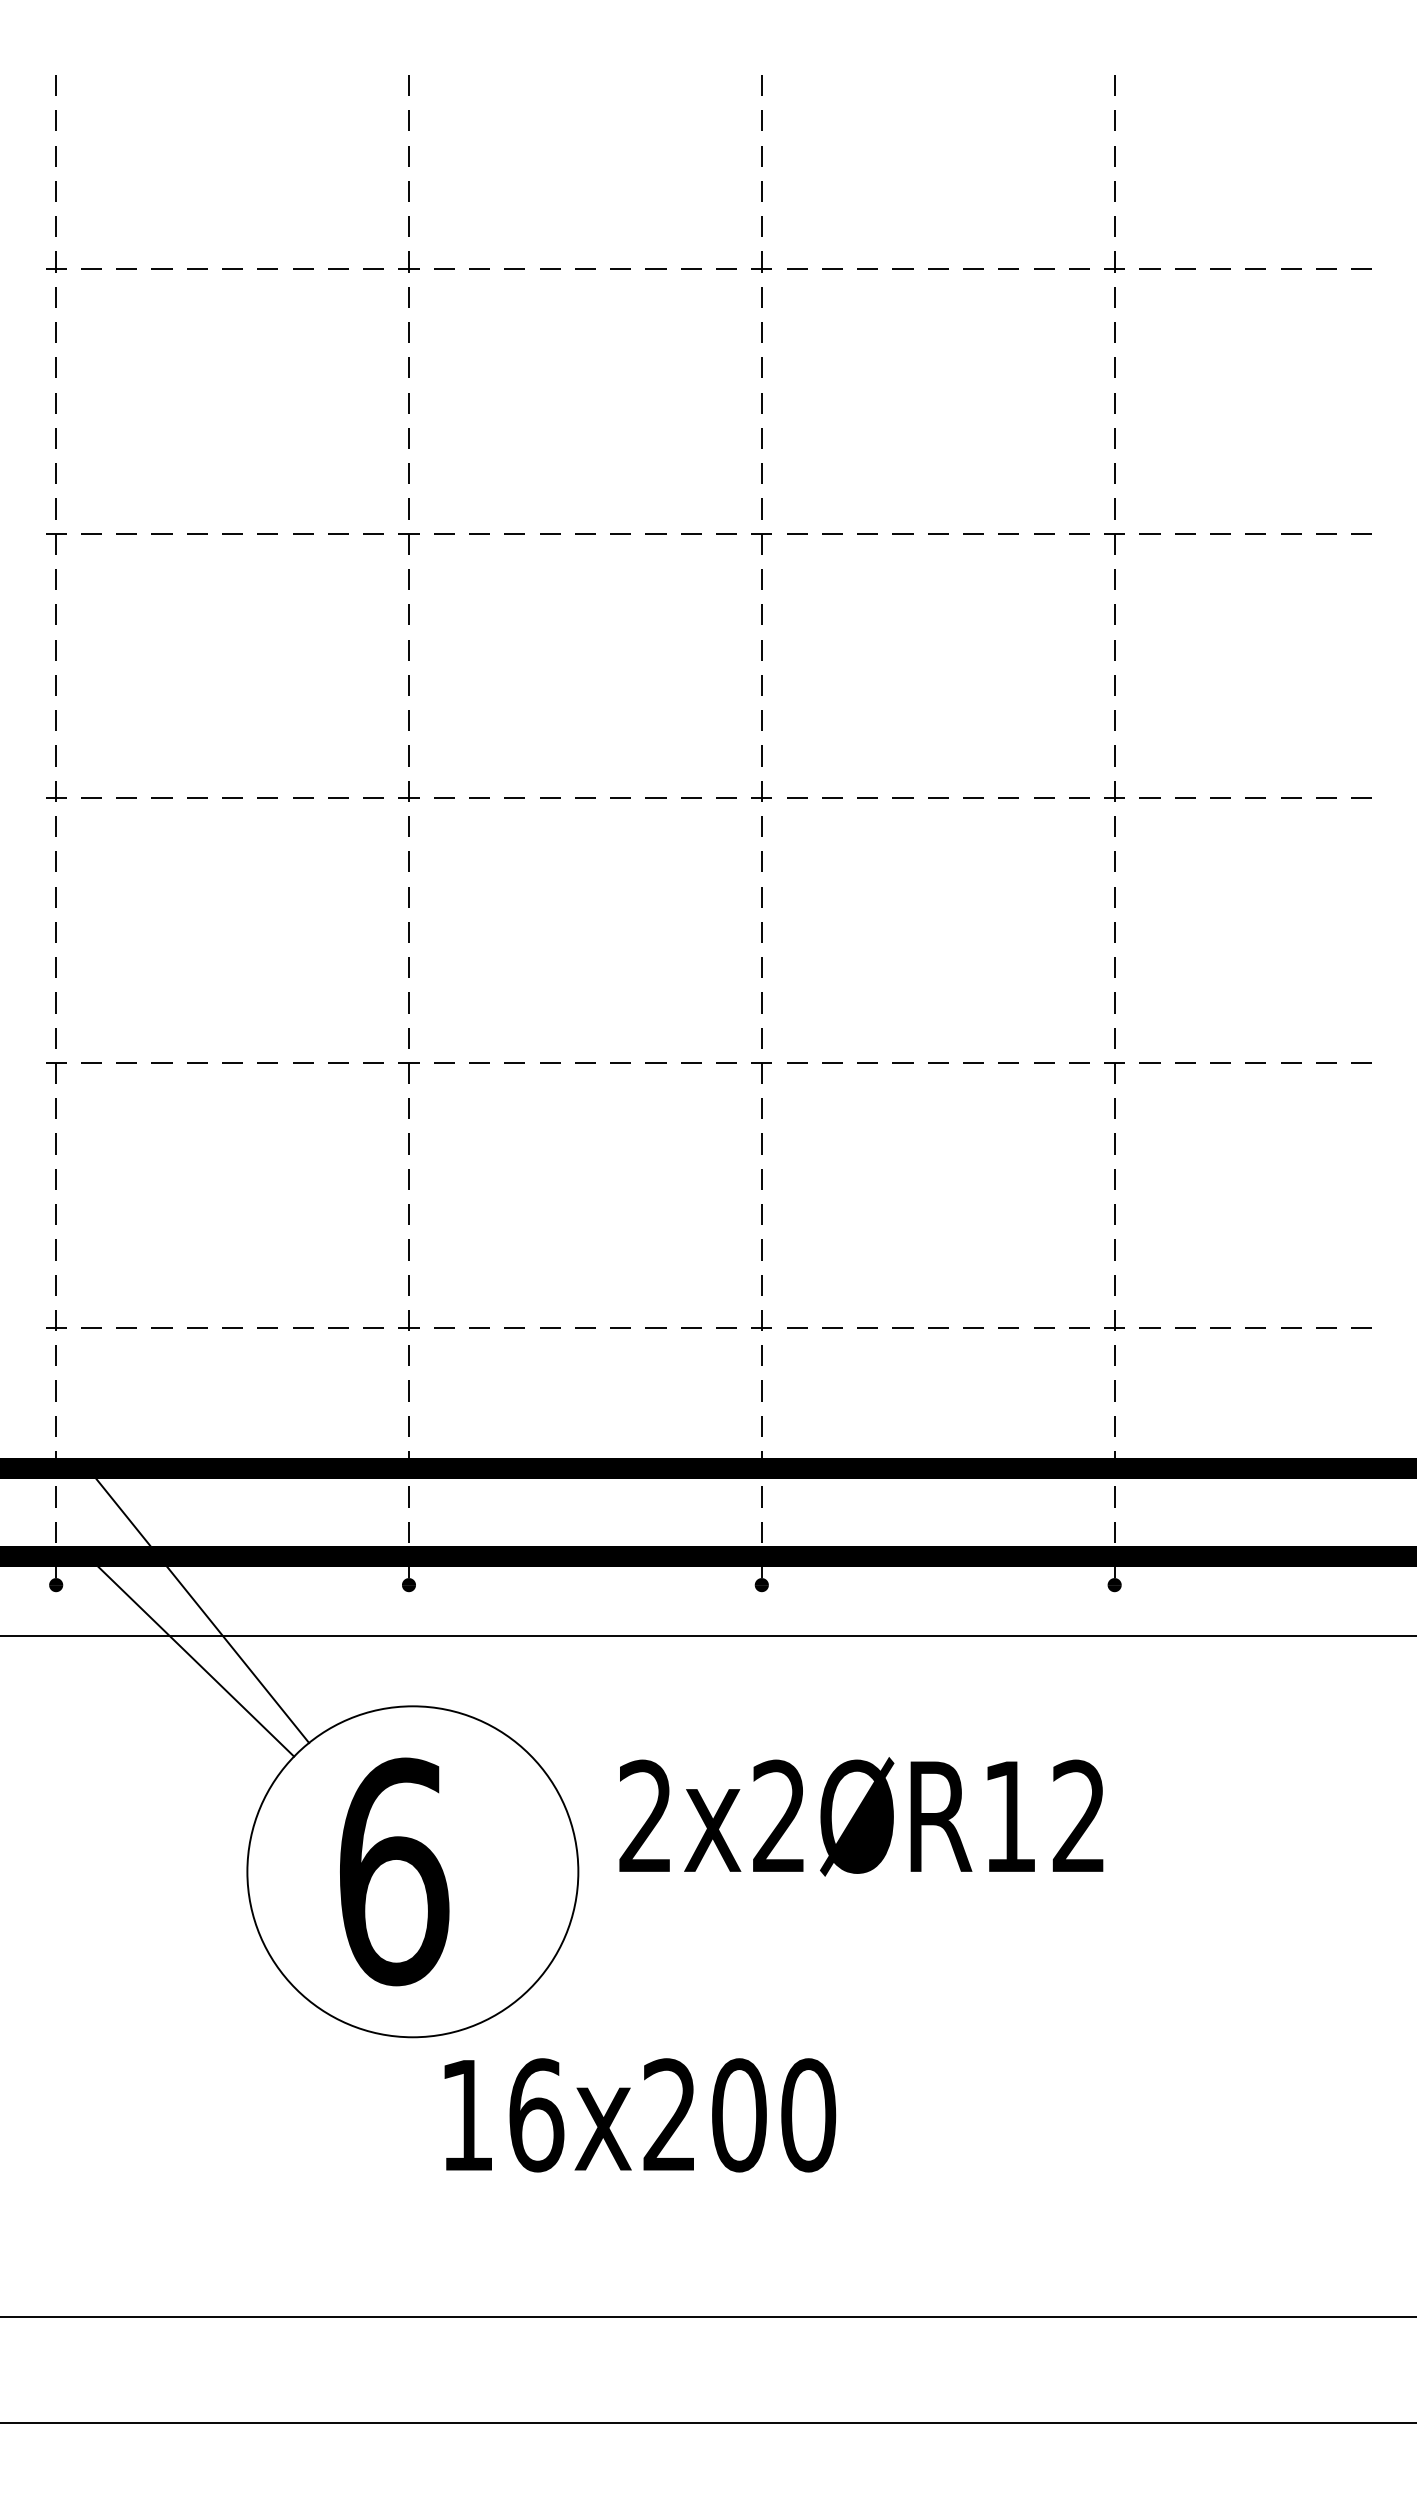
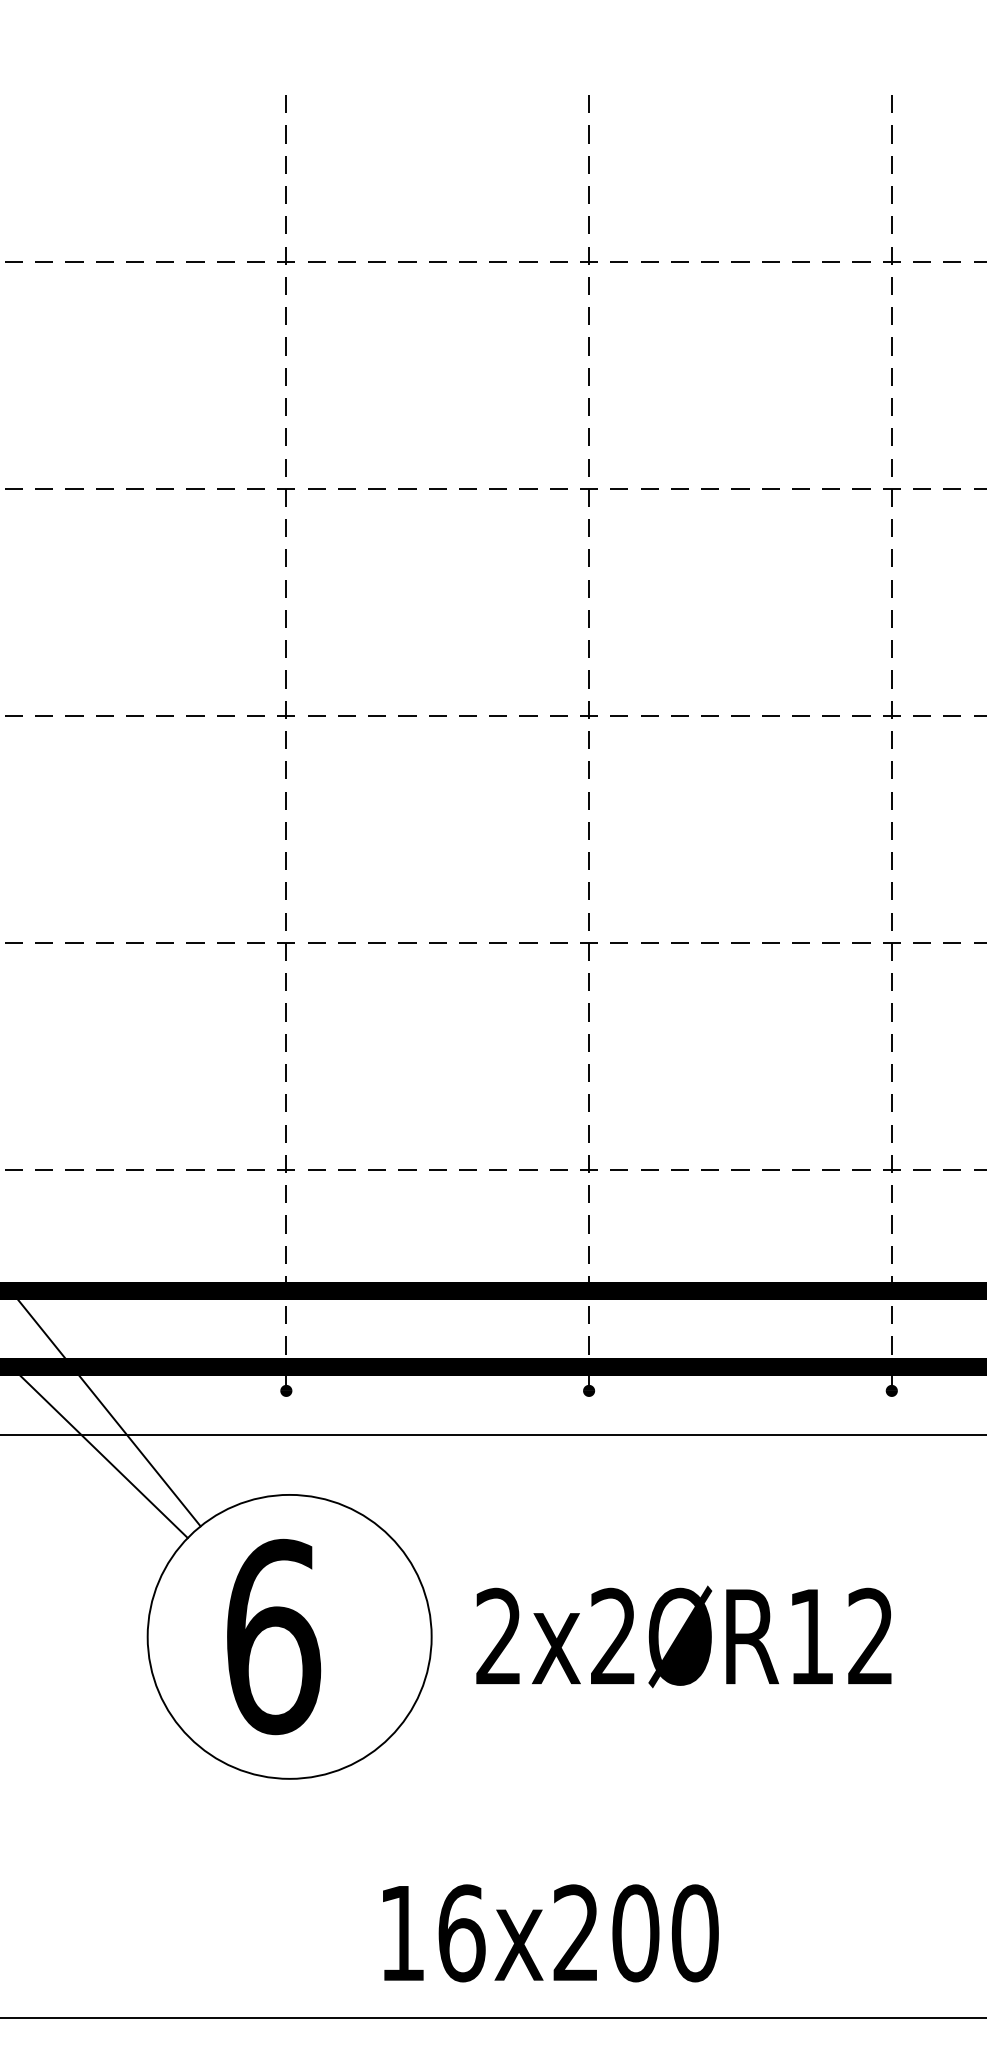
text: (861, 1816) -> (684, 1636), moved
text: (640, 2115) -> (551, 1933), moved

